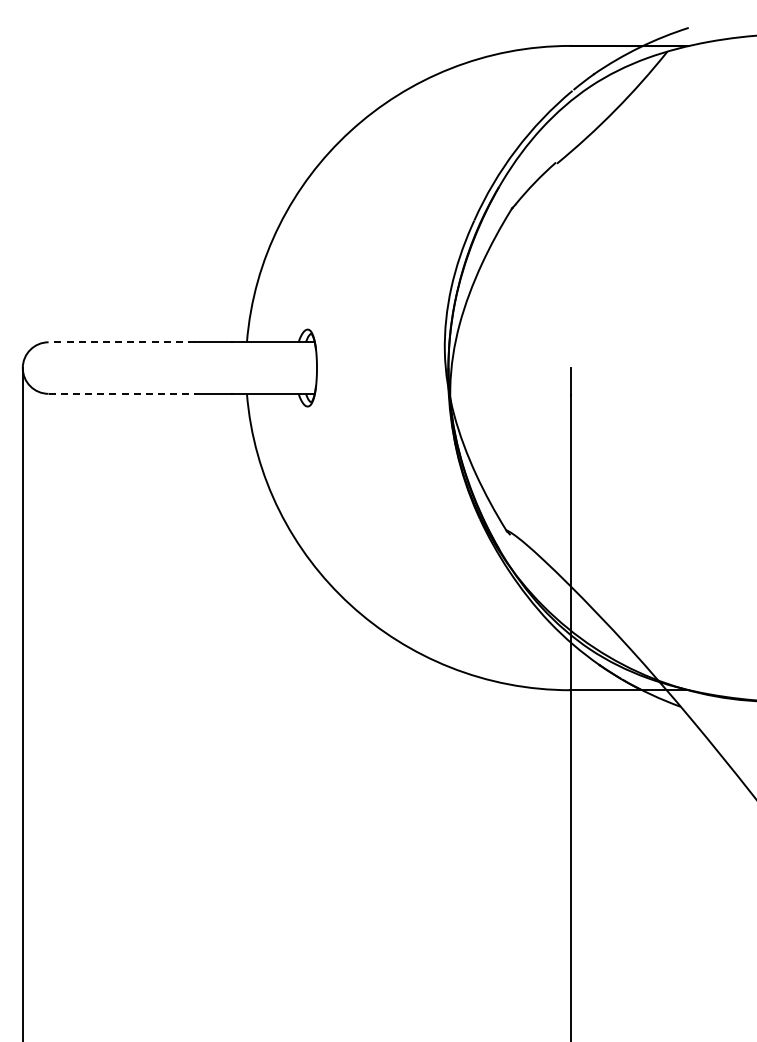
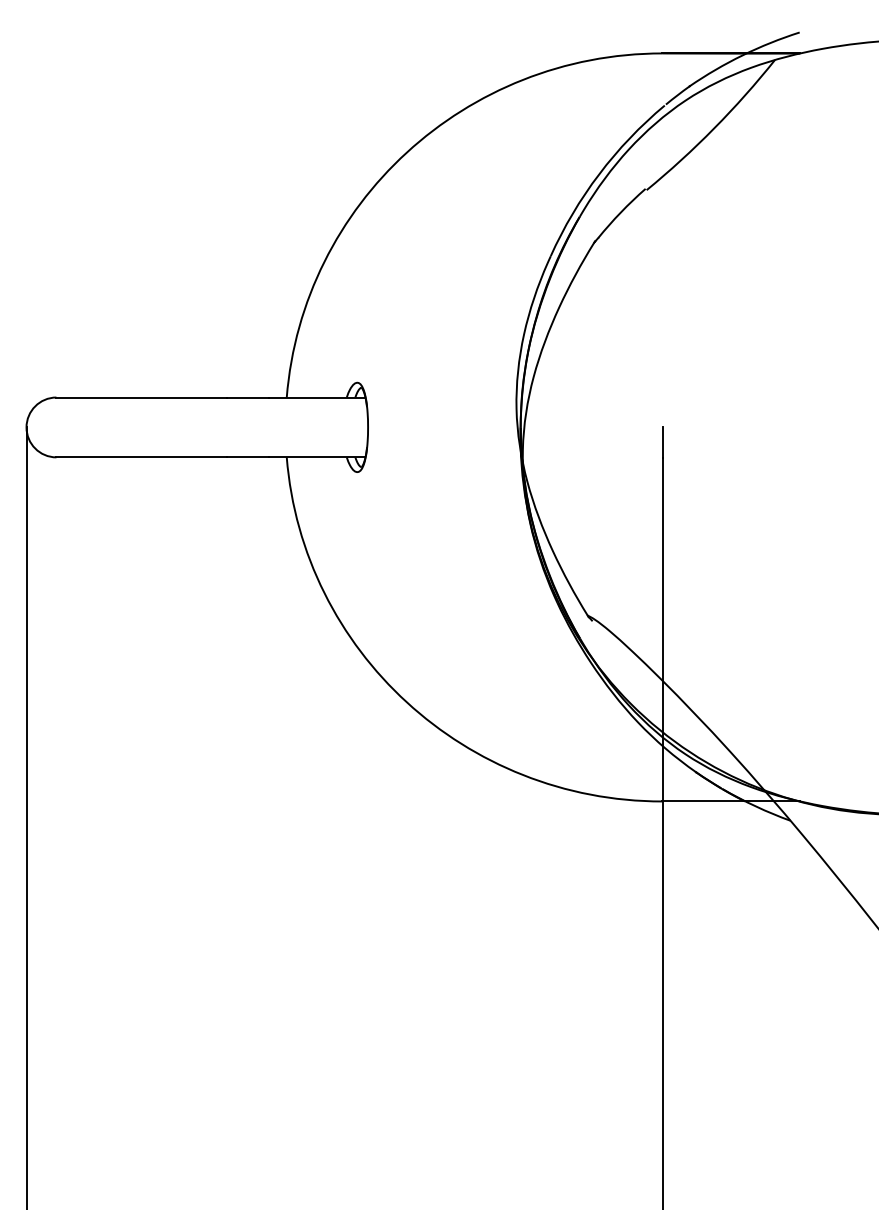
line: (121, 342) -> (141, 397), dashed -> solid
line: (122, 393) -> (142, 456), dashed -> solid

